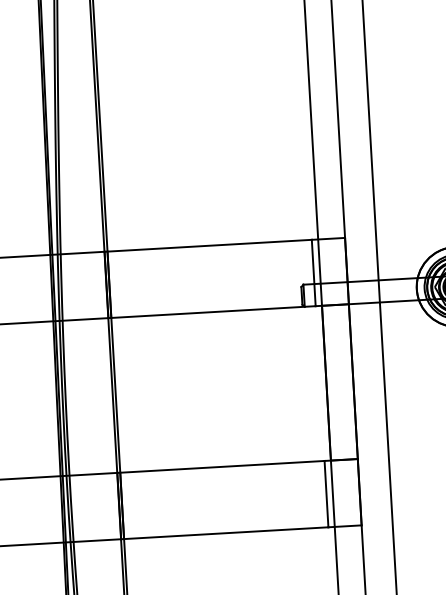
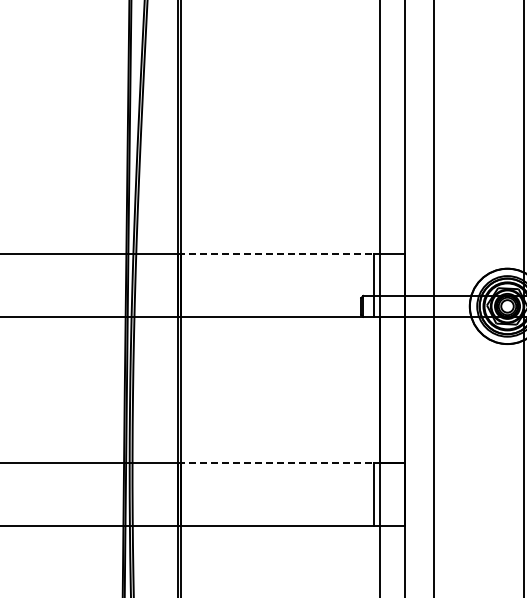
line: (208, 246) -> (275, 254), solid -> dashed
line: (220, 467) -> (275, 463), solid -> dashed

